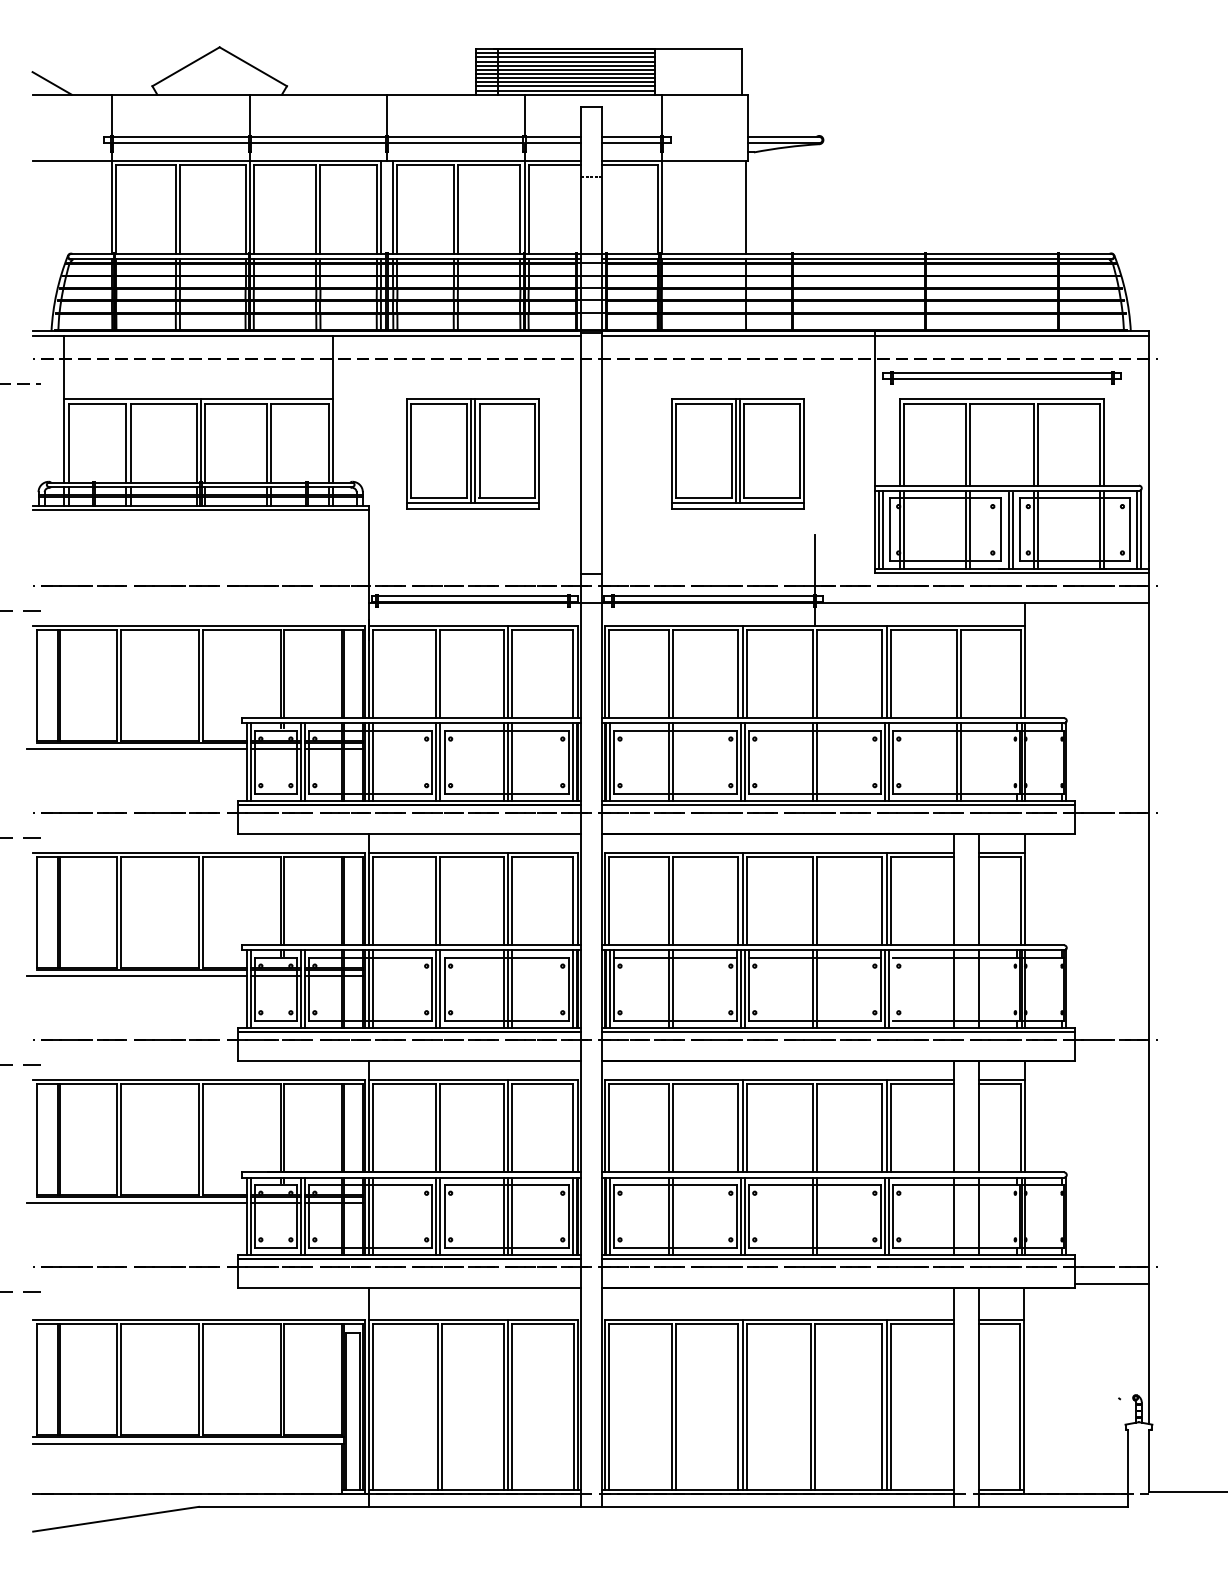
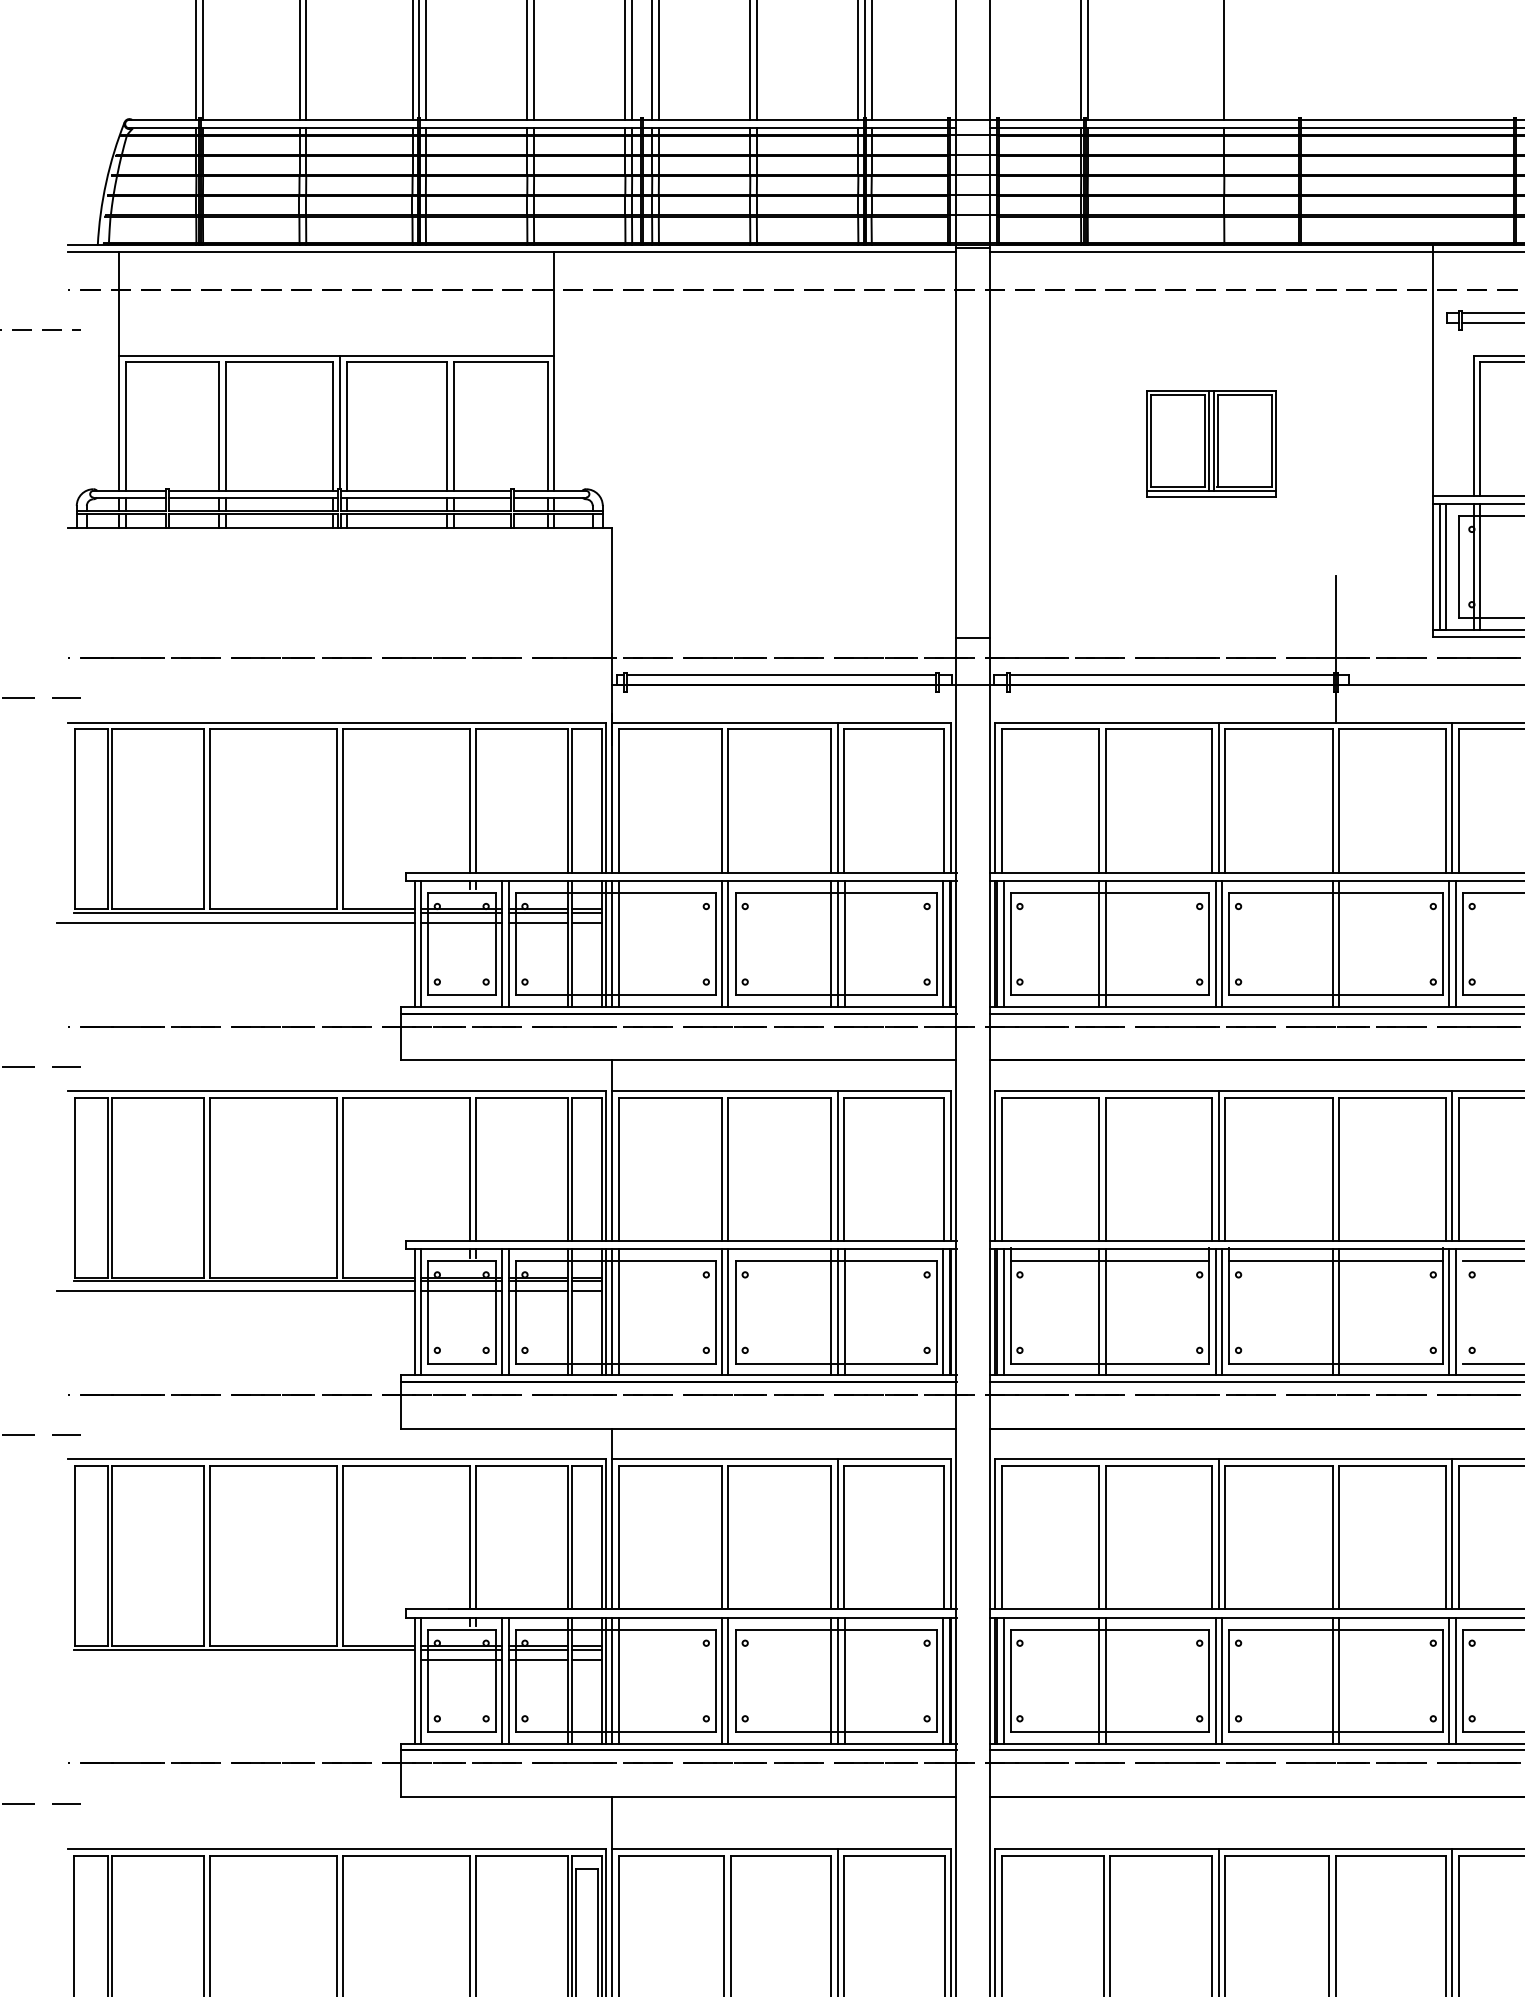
part: (472, 453) -> (780, 443), removed
part: (737, 453) -> (1210, 443), size x0.6
line: (200, 509) -> (339, 534), removed
line: (136, 1203) -> (235, 1659), removed

